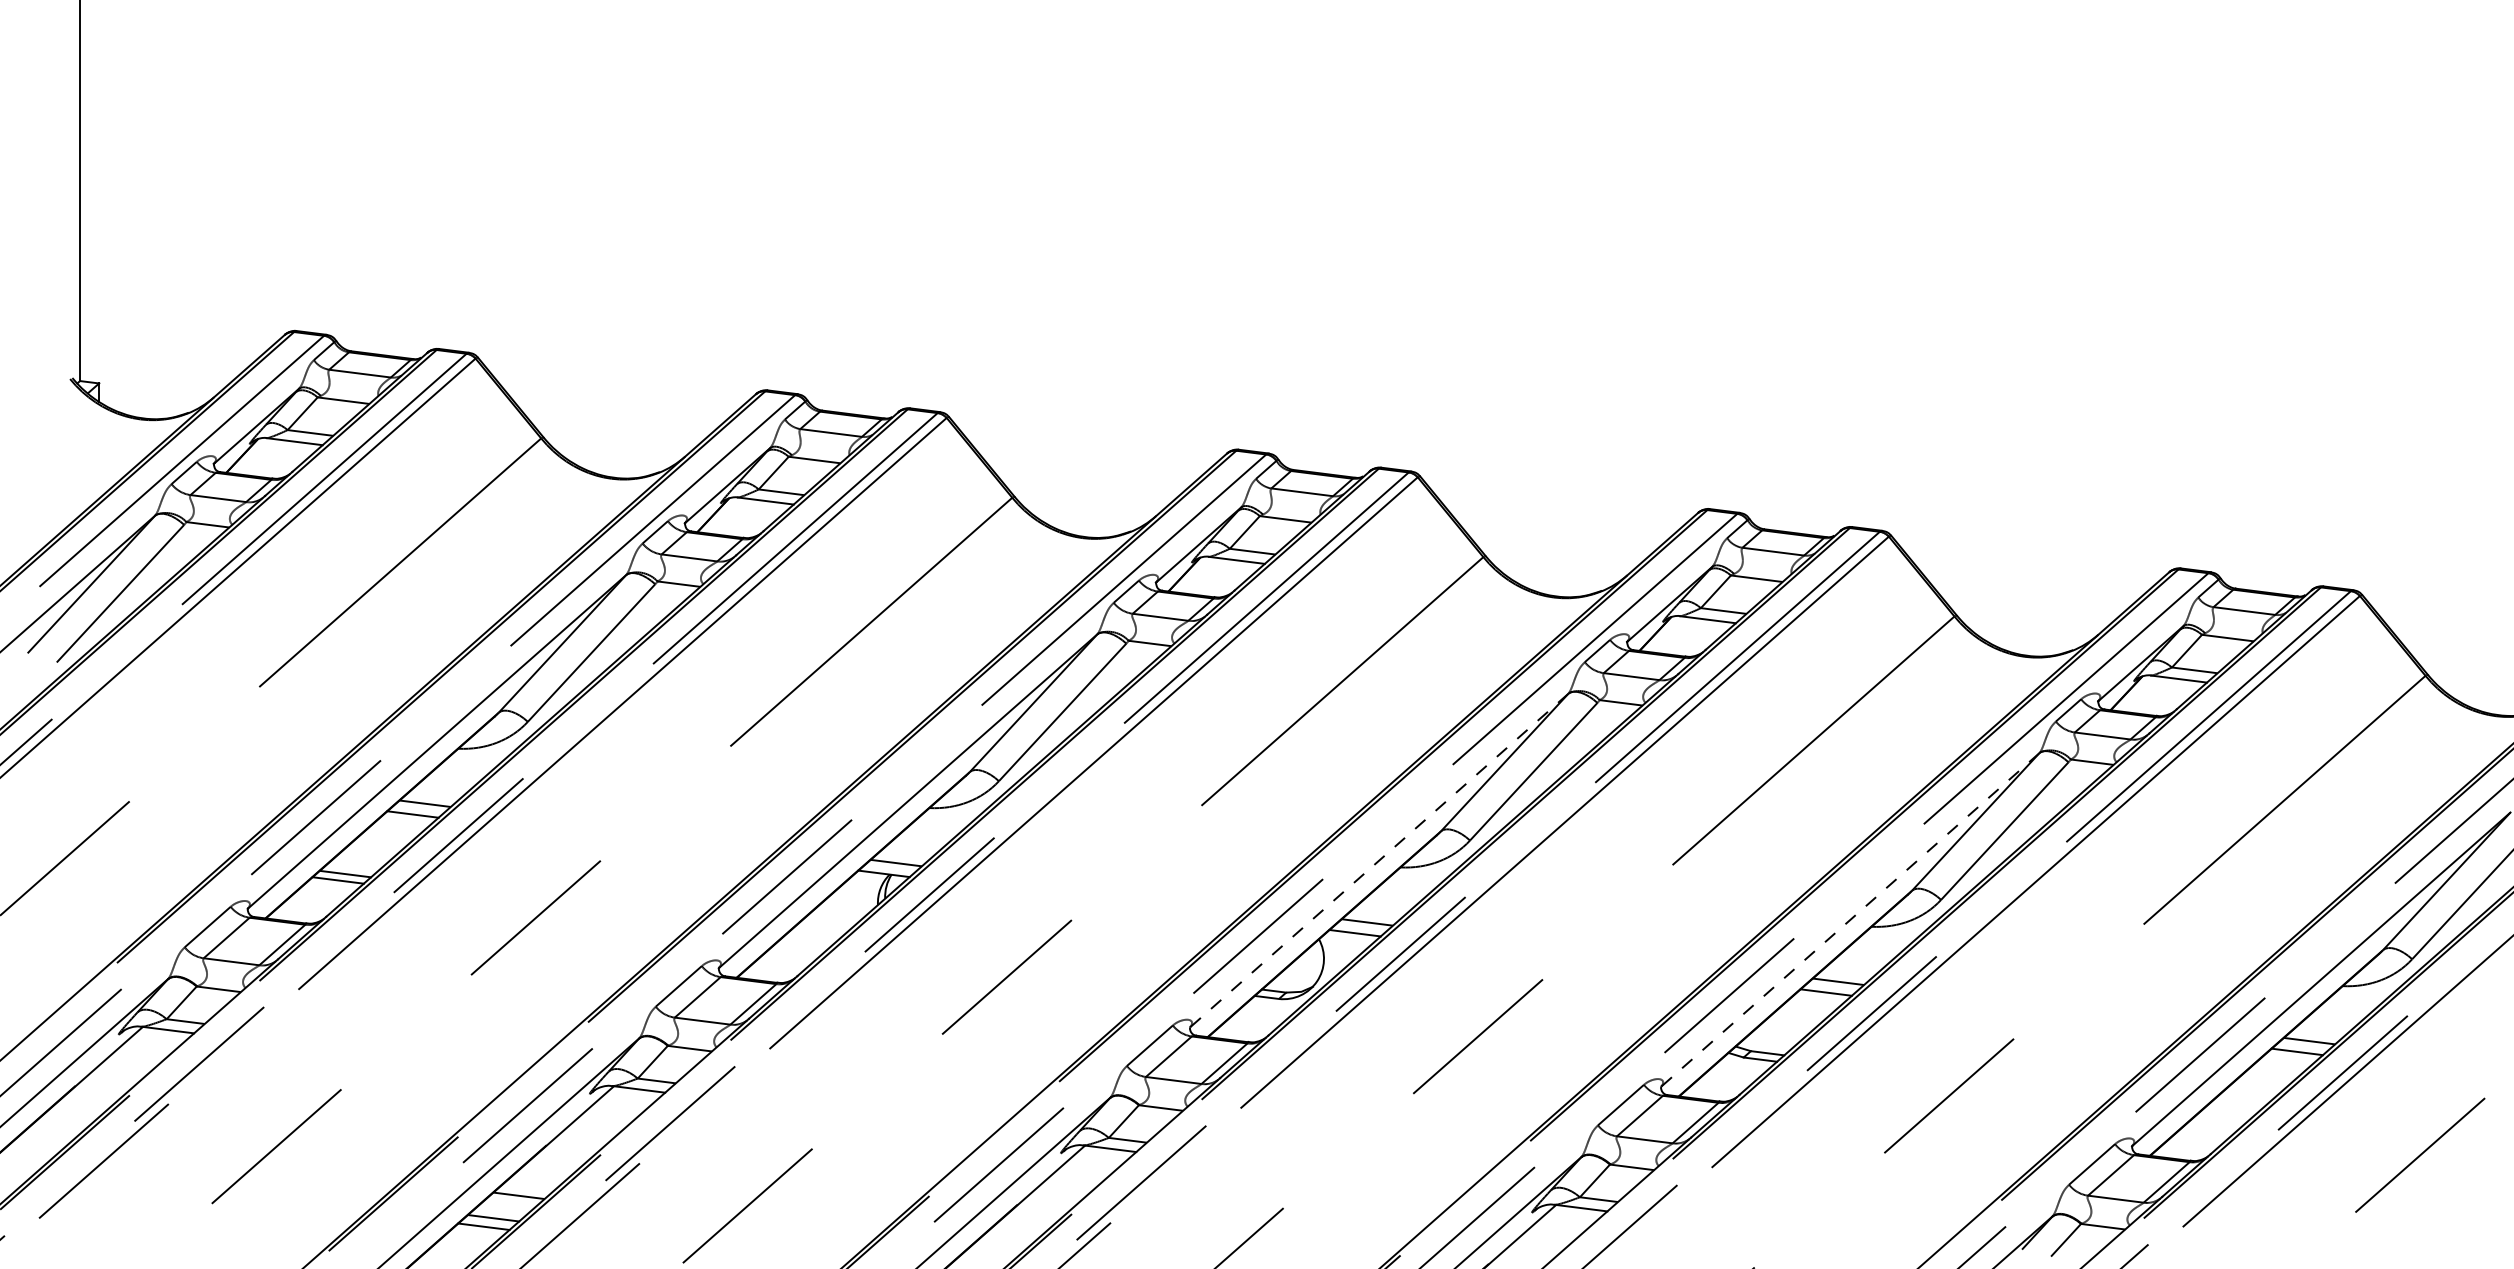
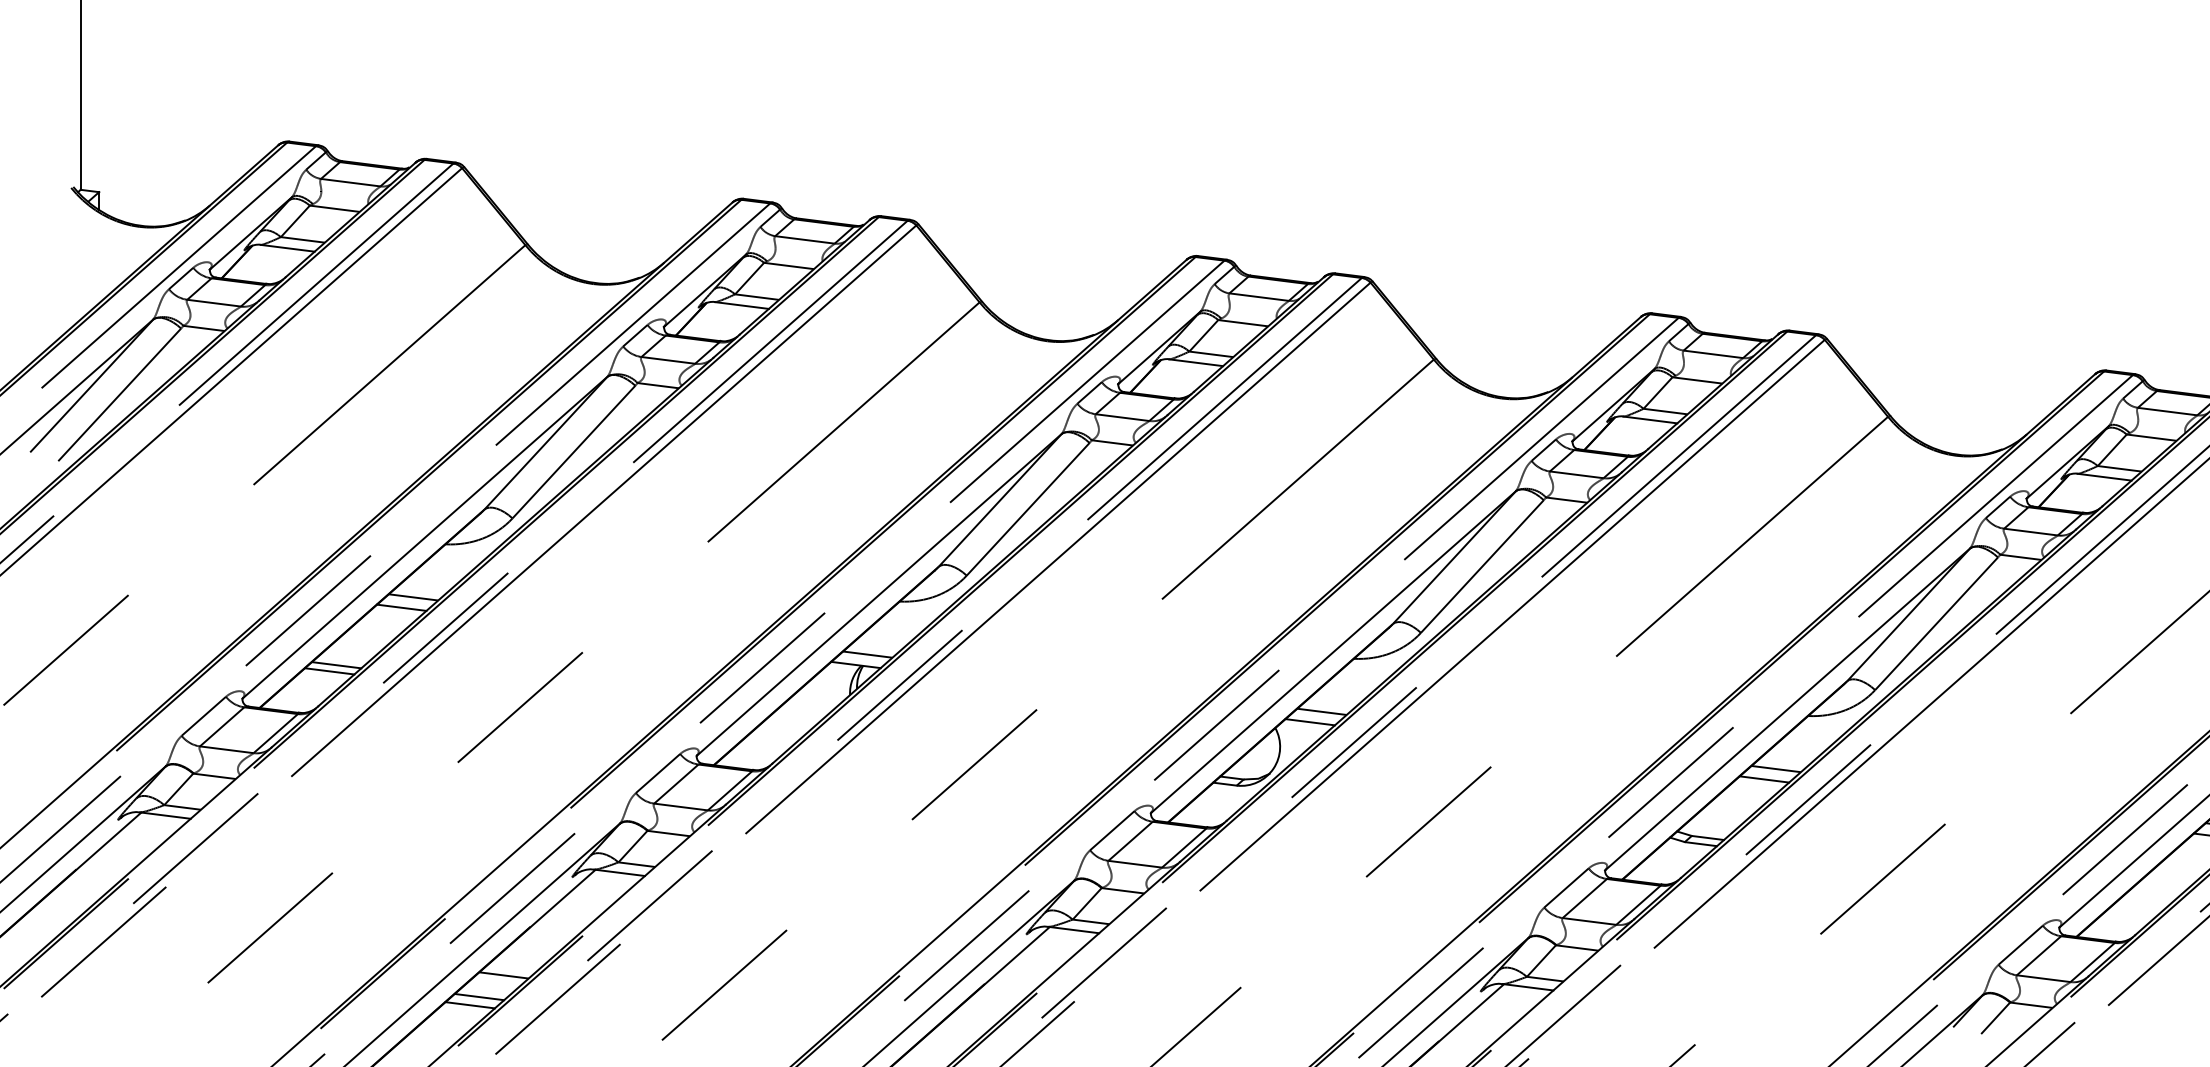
line: (1378, 861) -> (1332, 653), dashed -> solid
line: (1849, 920) -> (1786, 709), dashed -> solid

